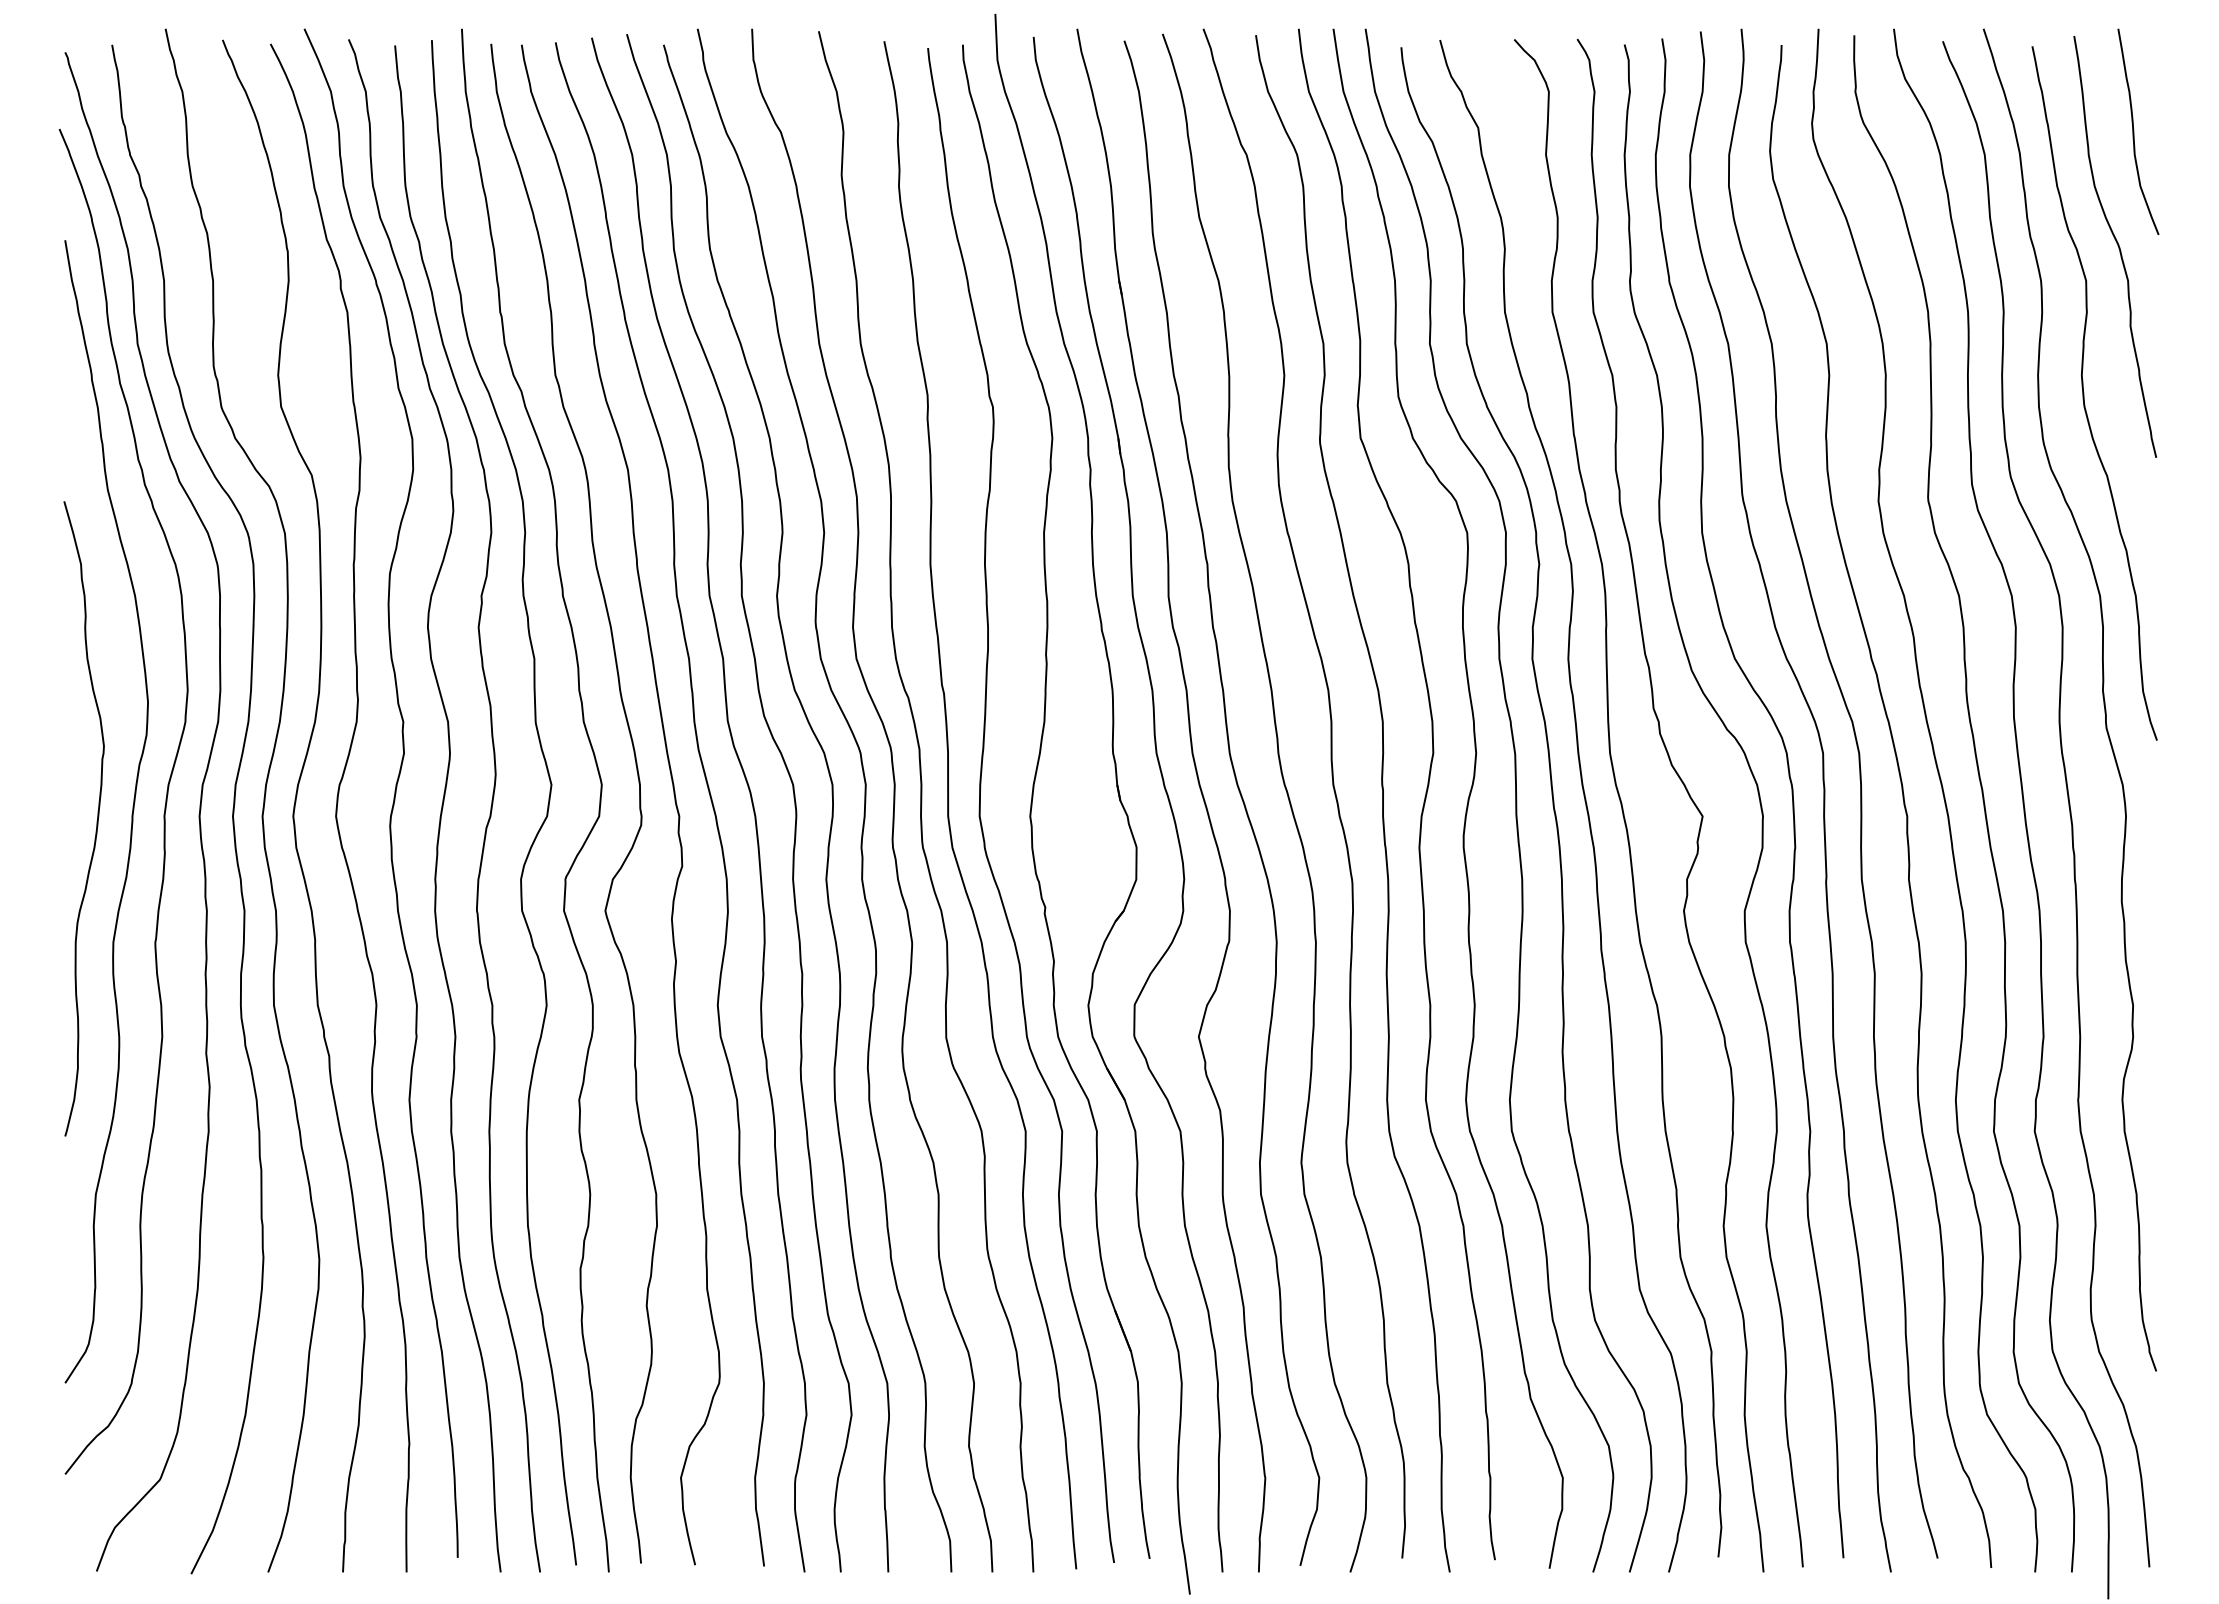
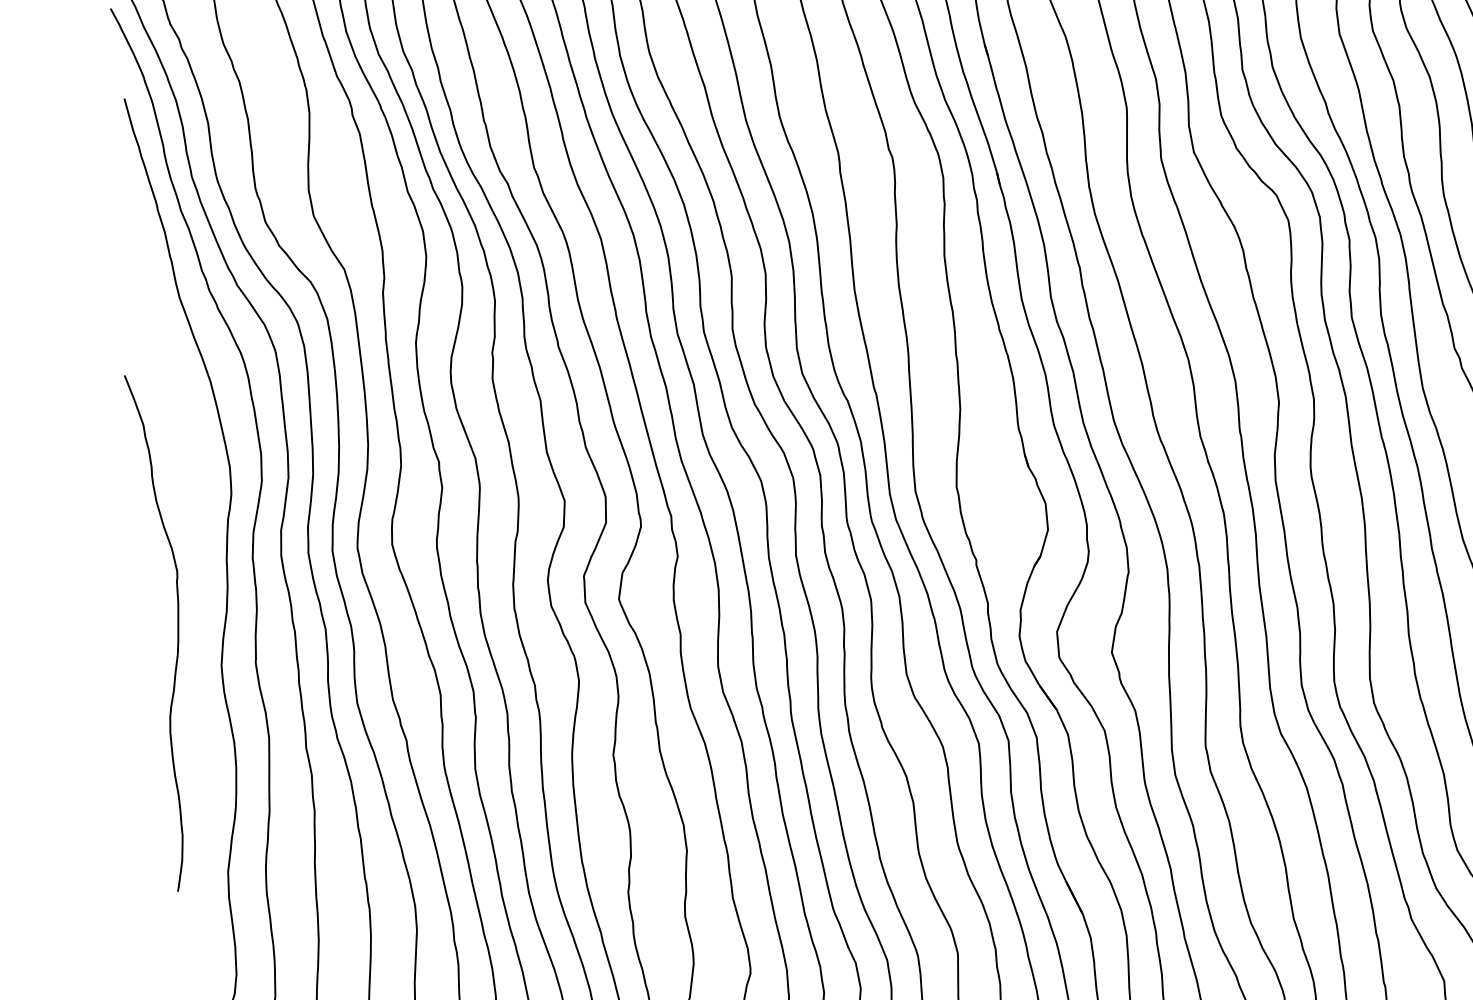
curve: (96, 821) -> (177, 633), moved

